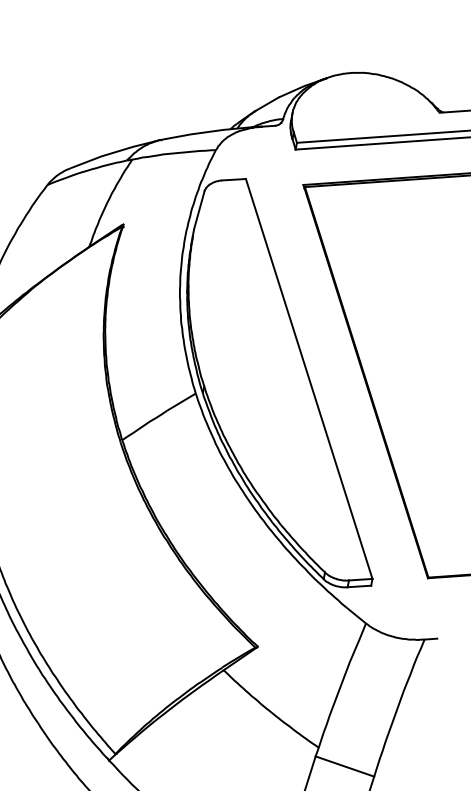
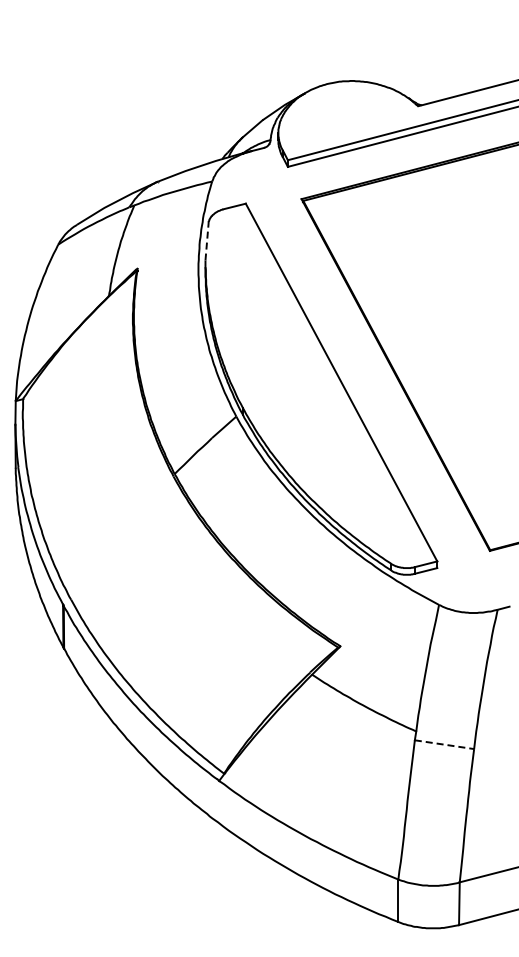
line: (199, 210) -> (207, 241), solid -> dashed
line: (344, 766) -> (444, 744), solid -> dashed

